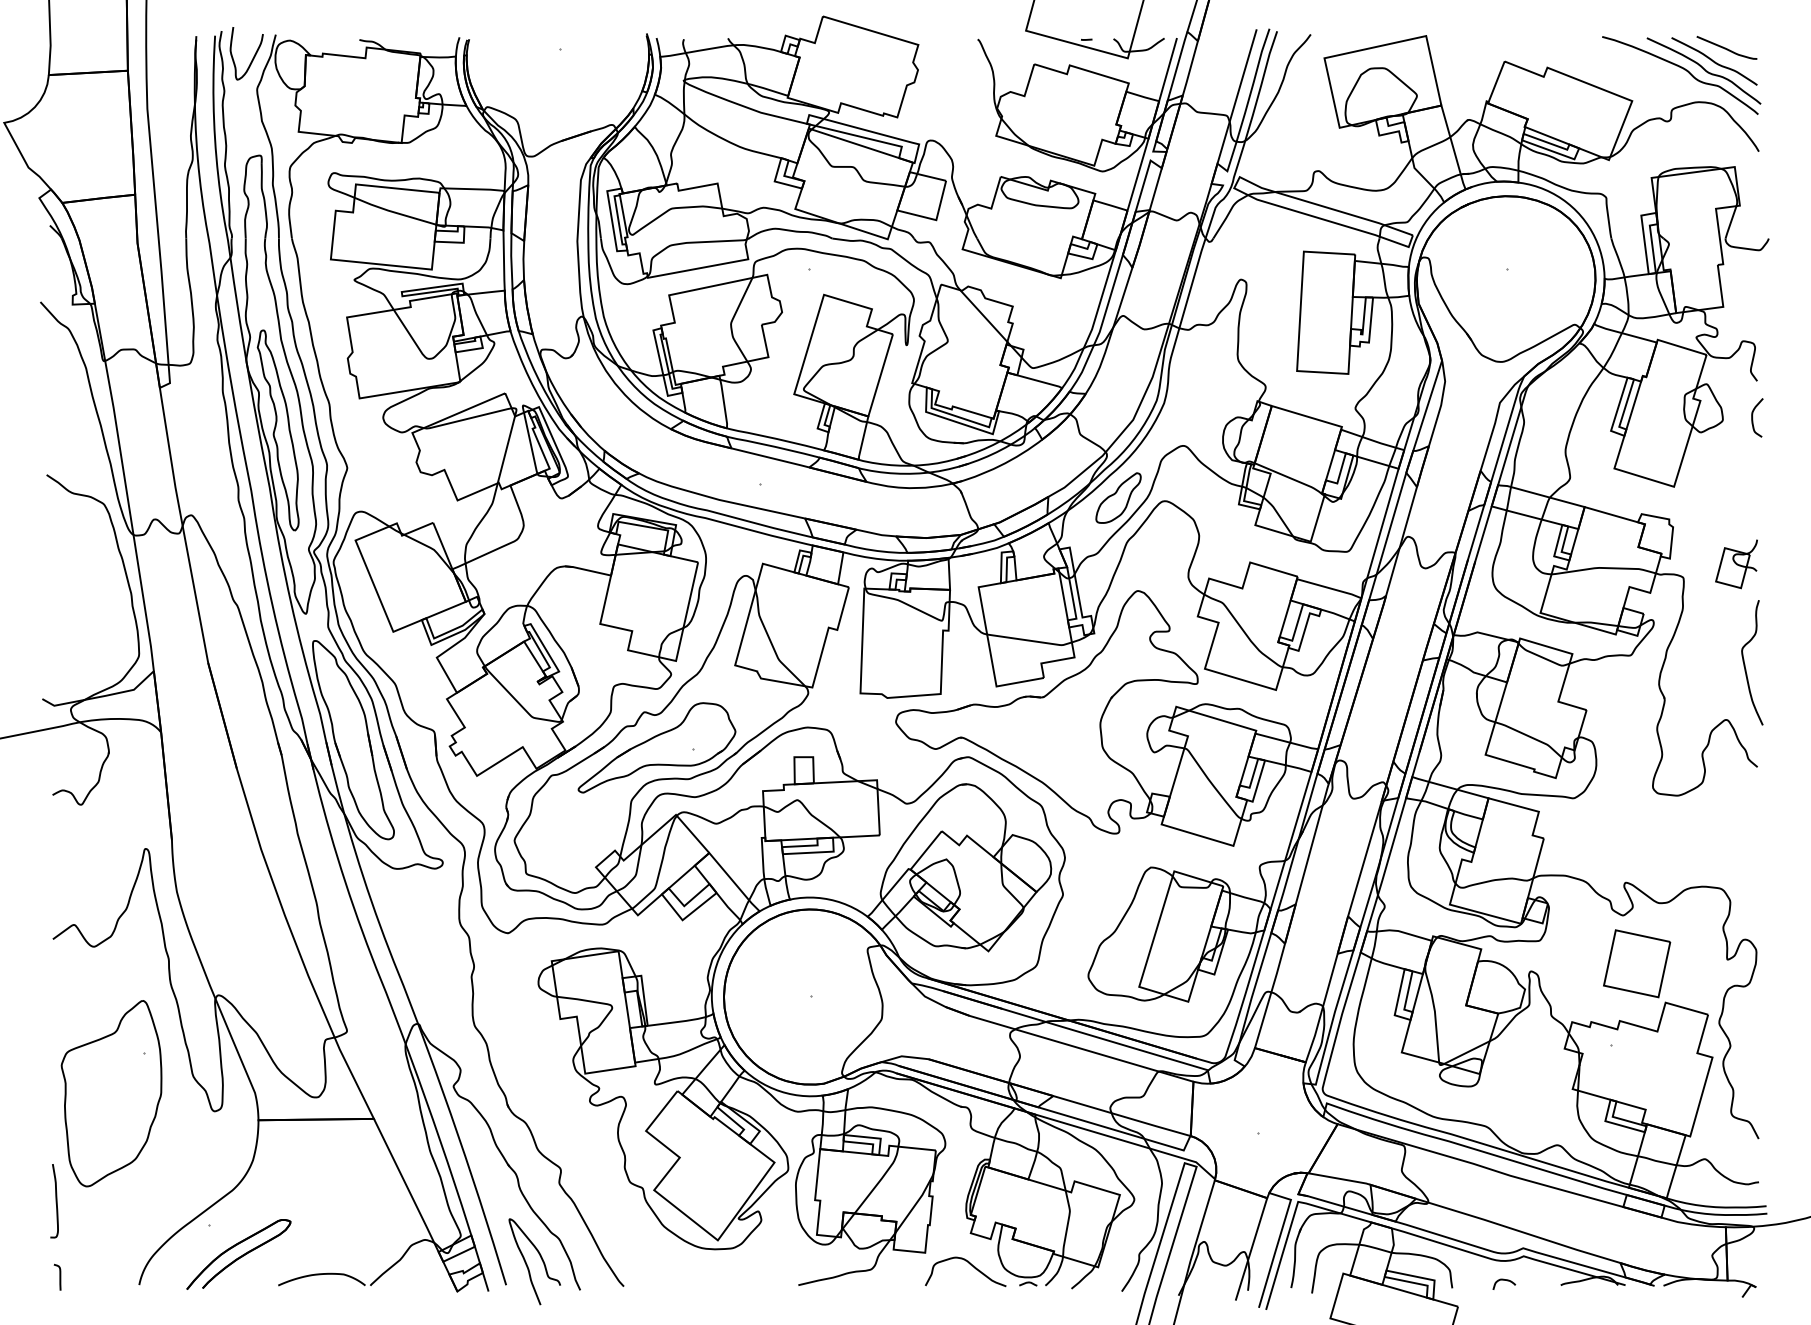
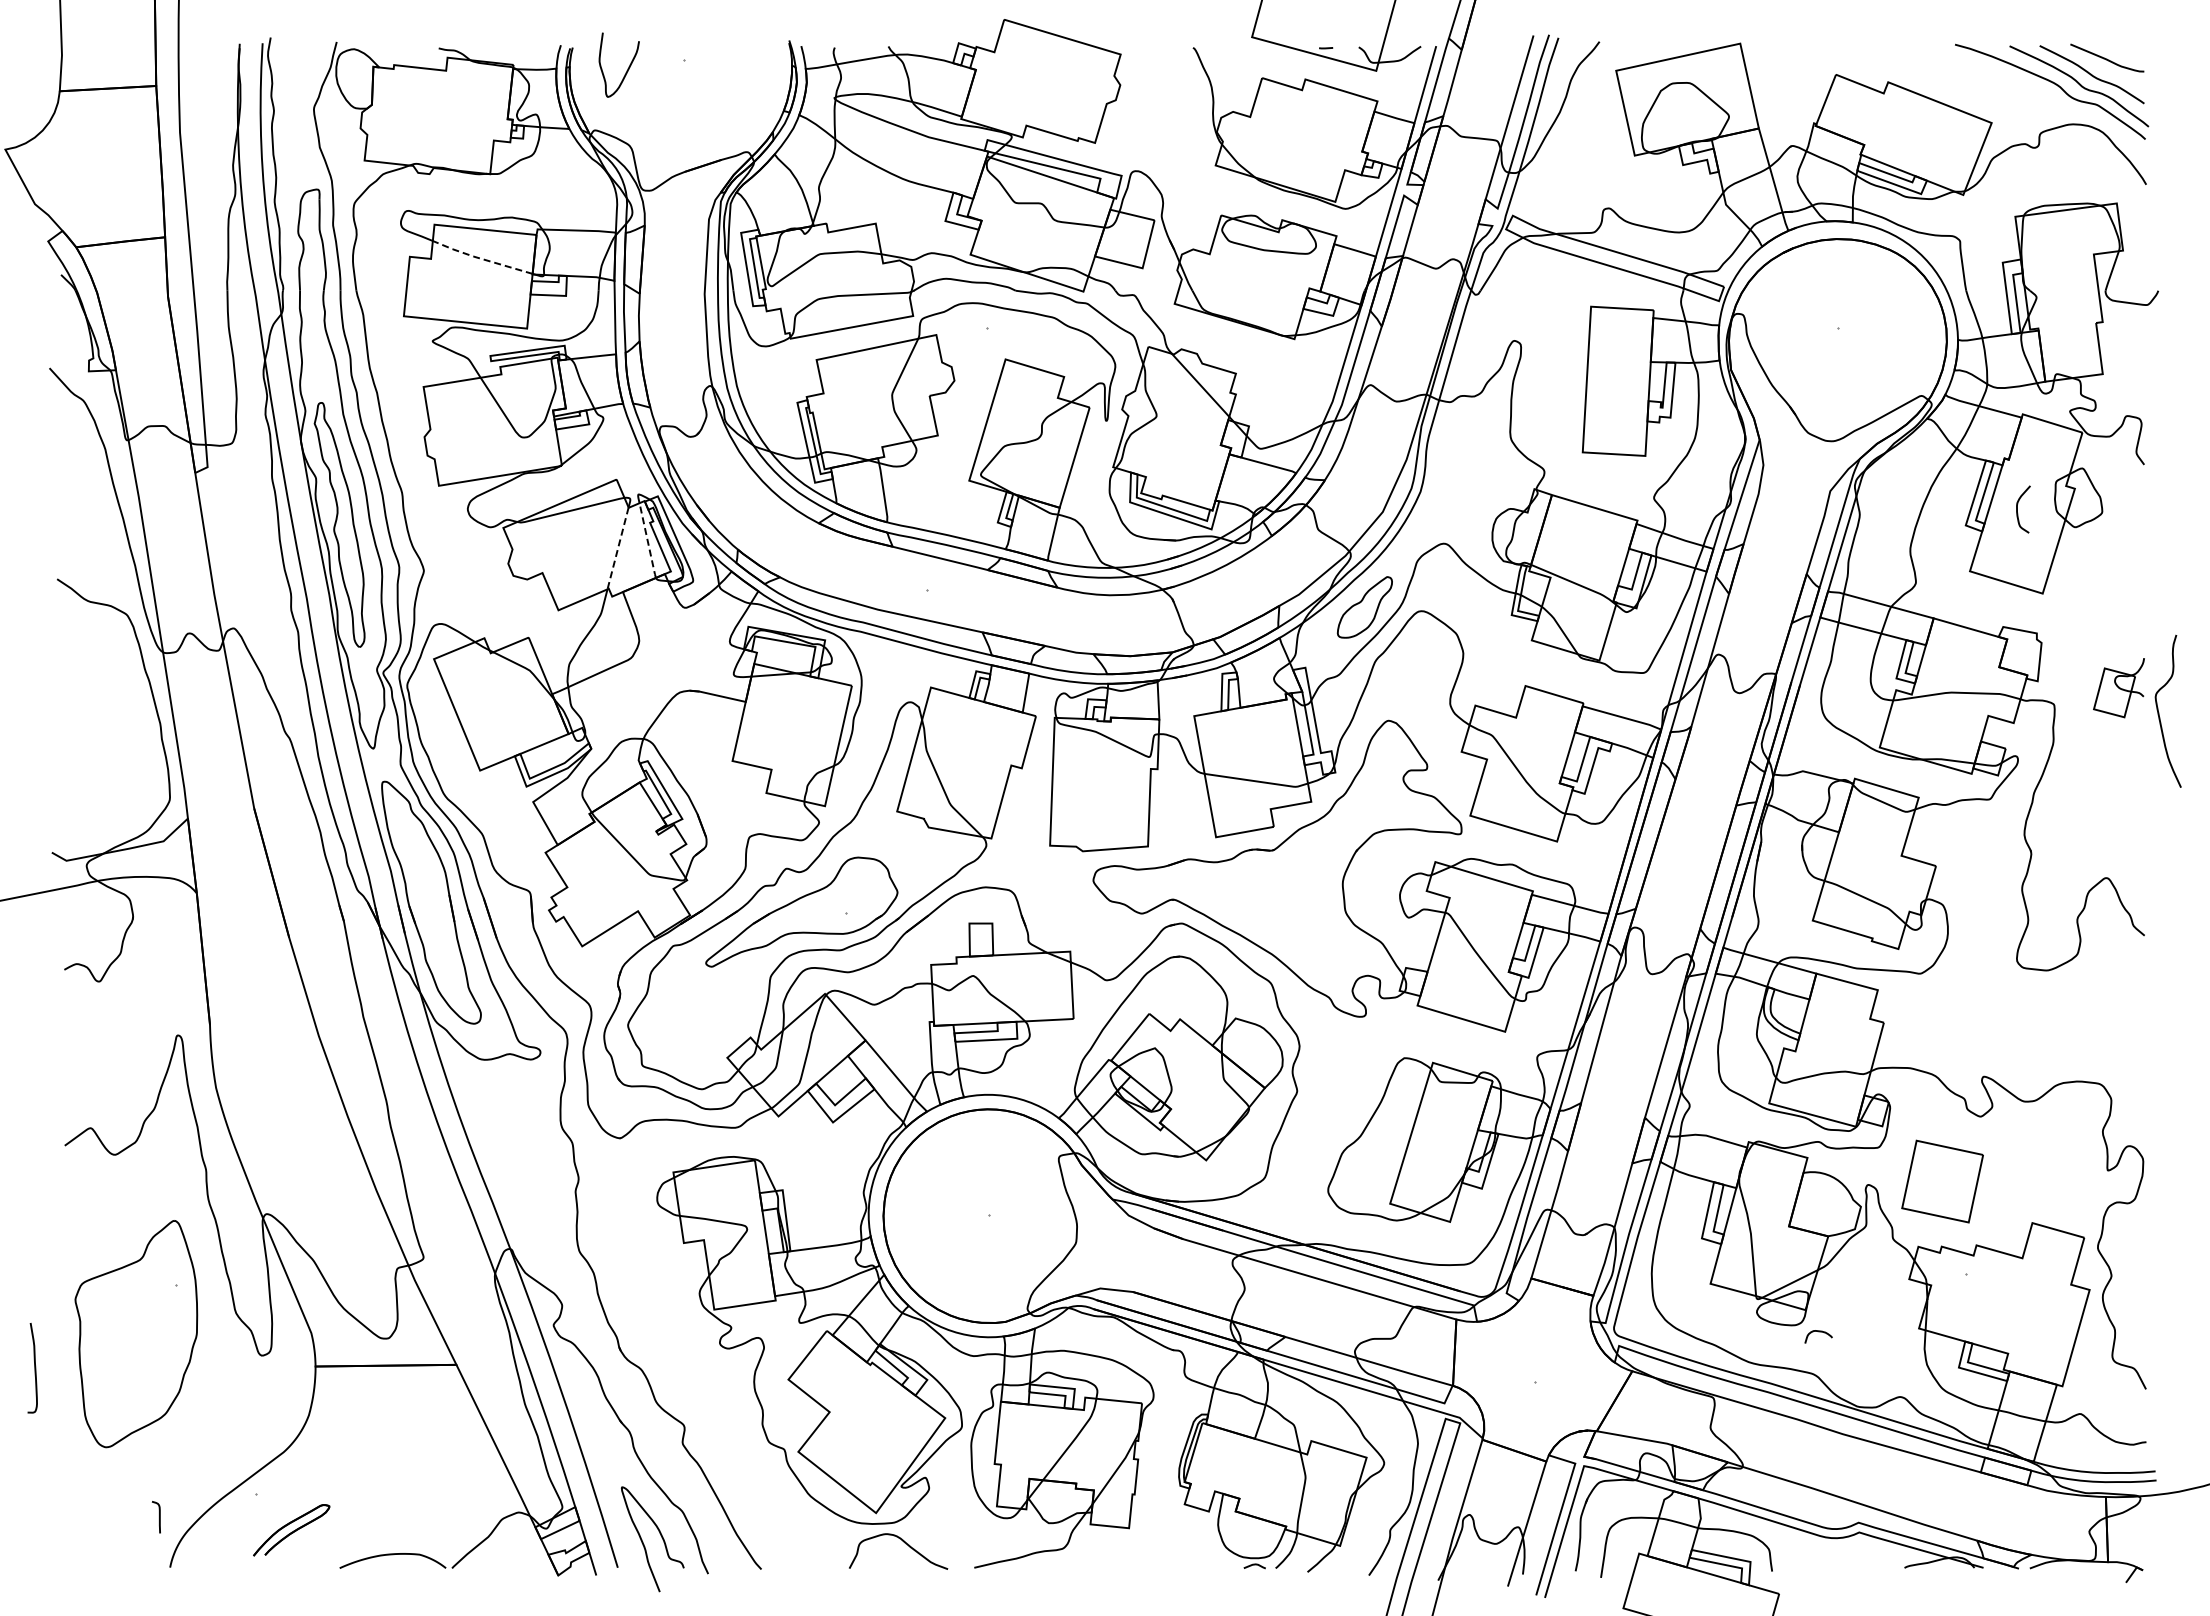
curve: (253, 56) -> (627, 68), moved
line: (393, 212) -> (480, 258), solid -> dashed
curve: (1752, 417) -> (2017, 509), moved
line: (530, 444) -> (647, 541), solid -> dashed
line: (505, 449) -> (617, 548), solid -> dashed
curve: (1745, 663) -> (2159, 712), moved
part: (1636, 963) -> (1942, 1181), moved
curve: (55, 1201) -> (34, 1368), moved
part: (238, 1254) -> (291, 1530), size x0.6
curve: (970, 1265) -> (904, 1543), moved
curve: (60, 1277) -> (159, 1517), moved
curve: (1504, 1280) -> (1818, 1332), moved

